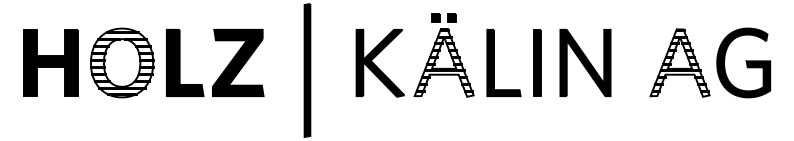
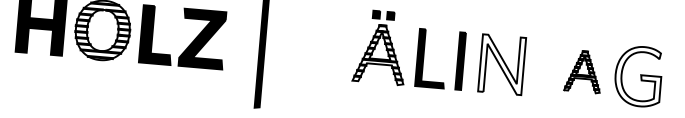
fill: (585, 62) -> (502, 64), removed
part: (679, 62) -> (583, 71), size x0.7
fill: (743, 62) -> (638, 75), removed
part: (379, 63) -> (324, 49), removed

